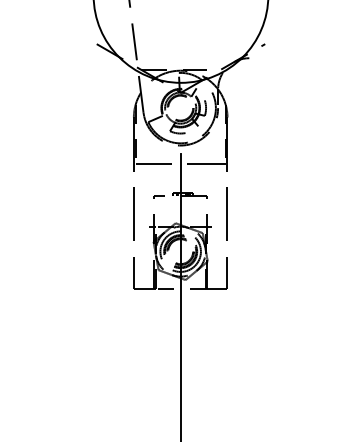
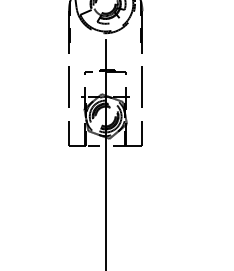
line: (180, 164) -> (105, 48), removed

